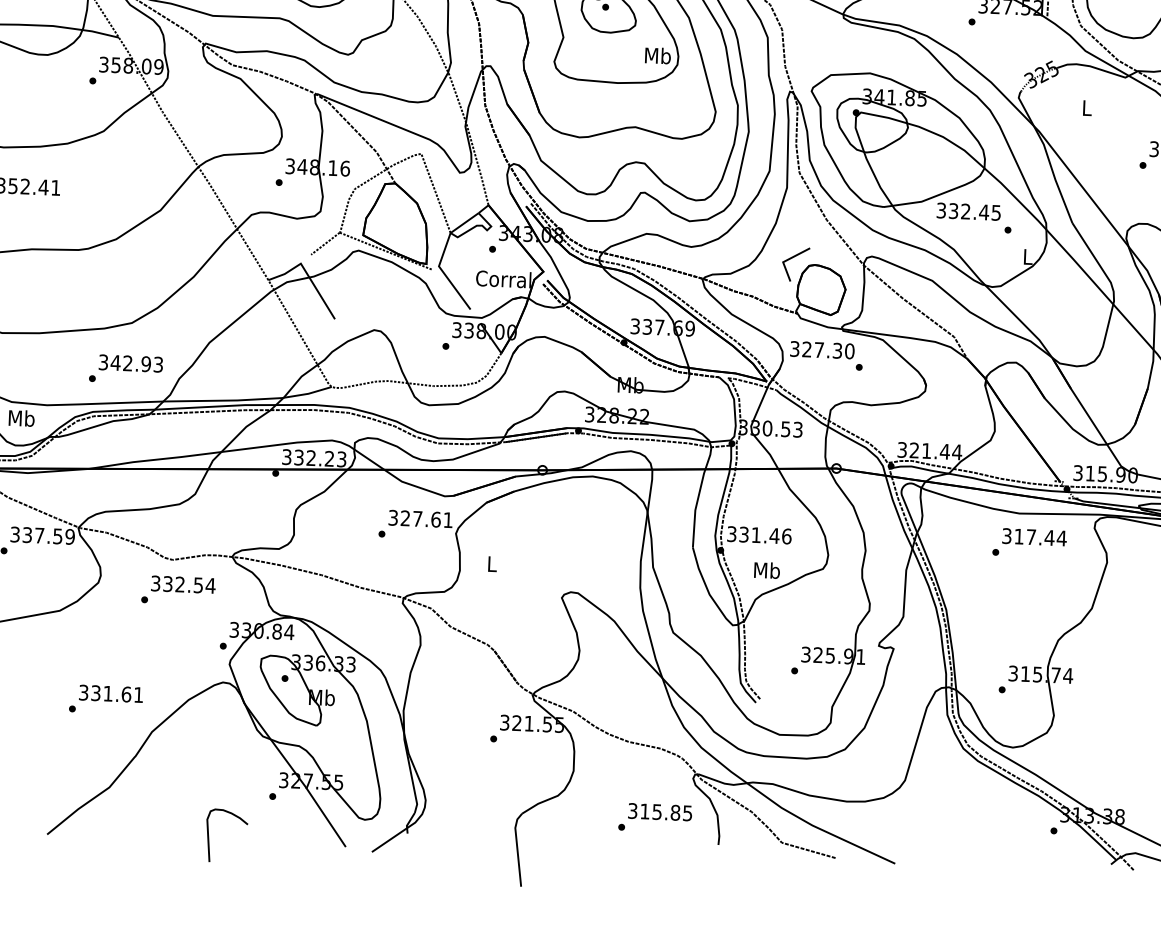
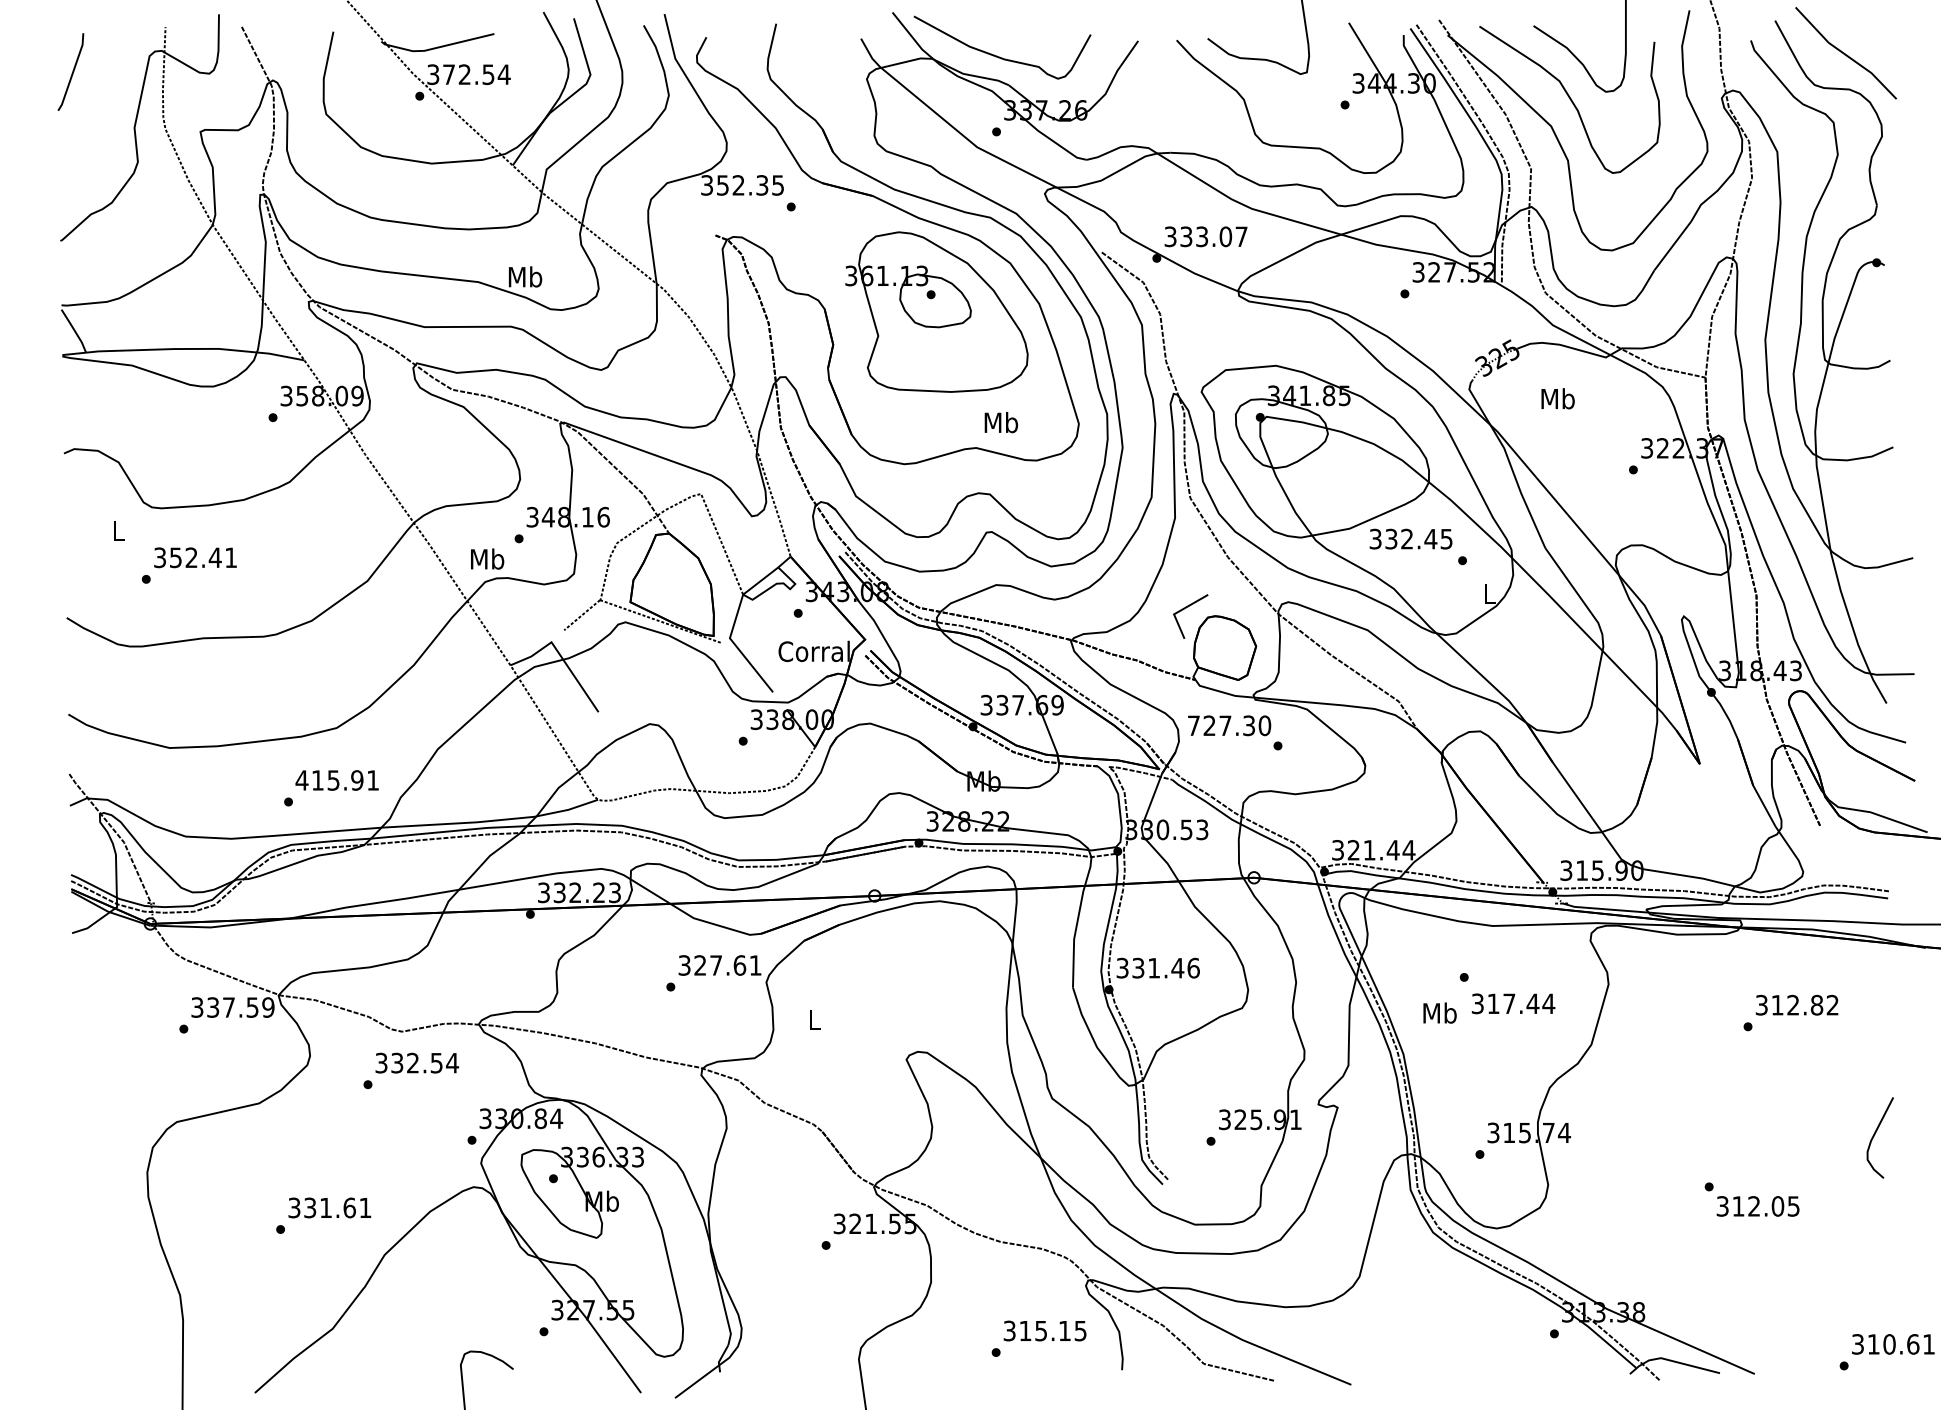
text: (658, 55) -> (1001, 422), moved
text: (1086, 107) -> (1557, 398), L -> Mb
text: (794, 348) -> (1193, 725), 327.30 -> 727.30
text: (130, 363) -> (336, 780), 342.93 -> 415.91
text: (21, 417) -> (487, 558), moved
text: (1034, 537) -> (1513, 1003), moved
text: (766, 569) -> (1439, 1012), moved
text: (675, 812) -> (1064, 1330), 315.85 -> 315.15

